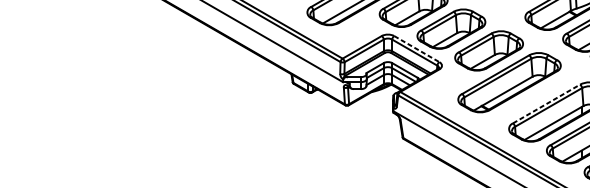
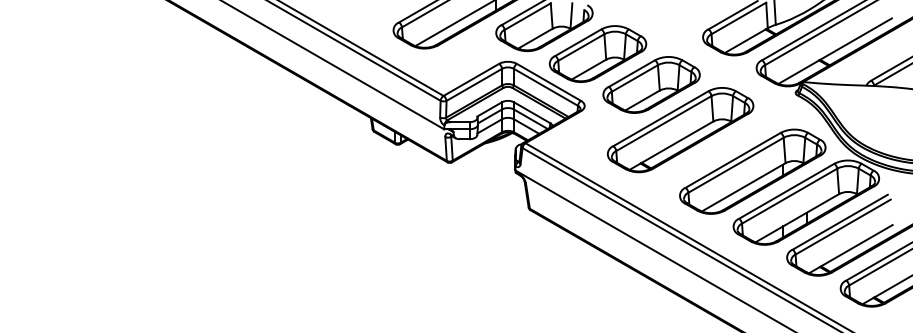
line: (417, 49) -> (549, 82), dashed -> solid
line: (546, 104) -> (733, 160), dashed -> solid

